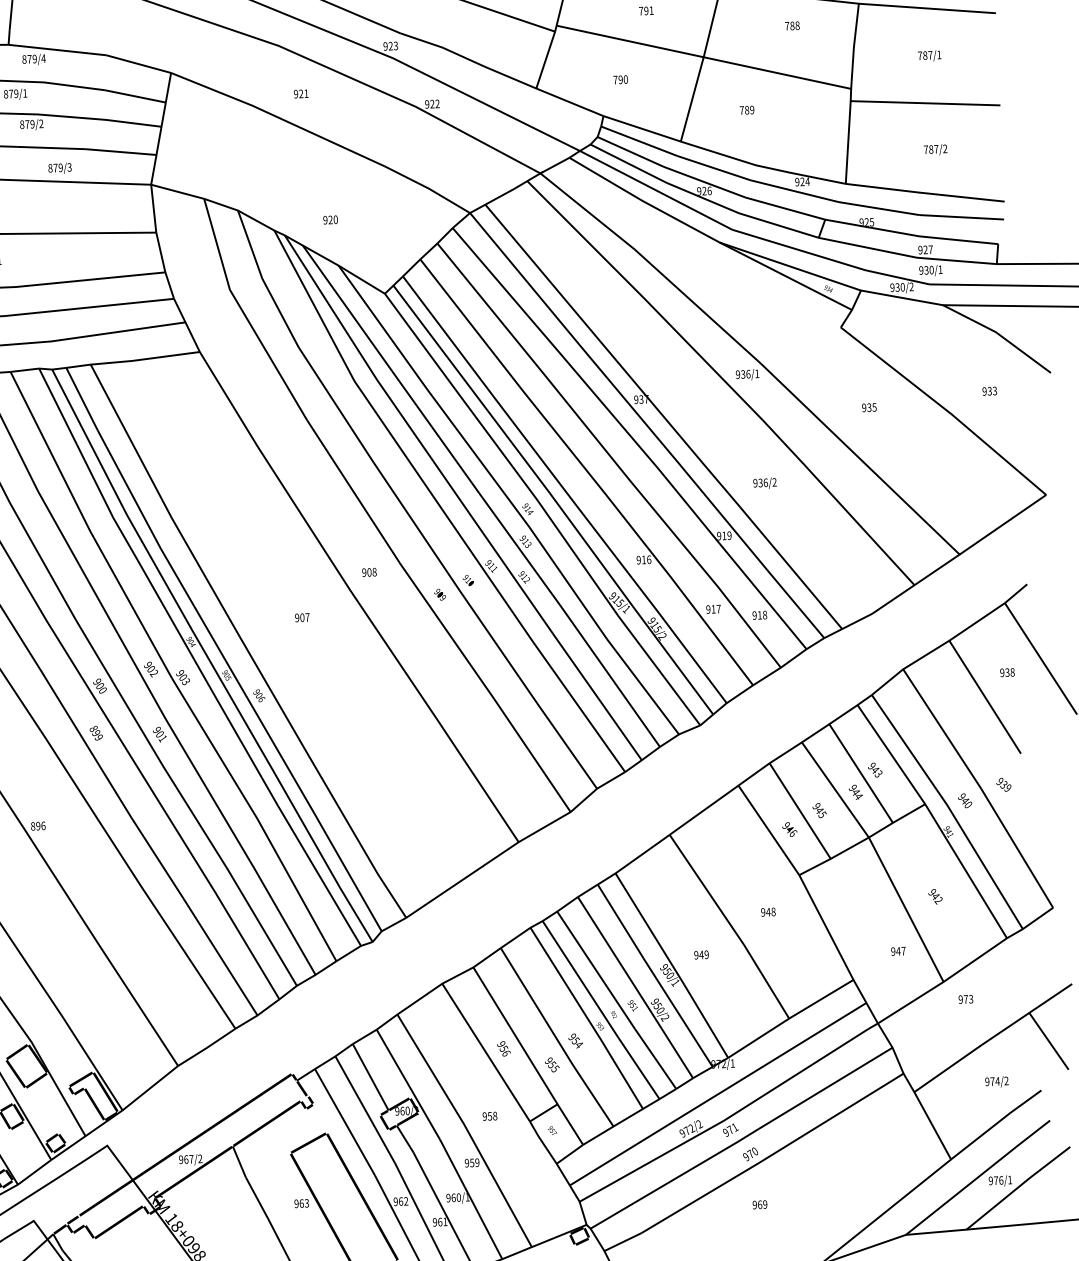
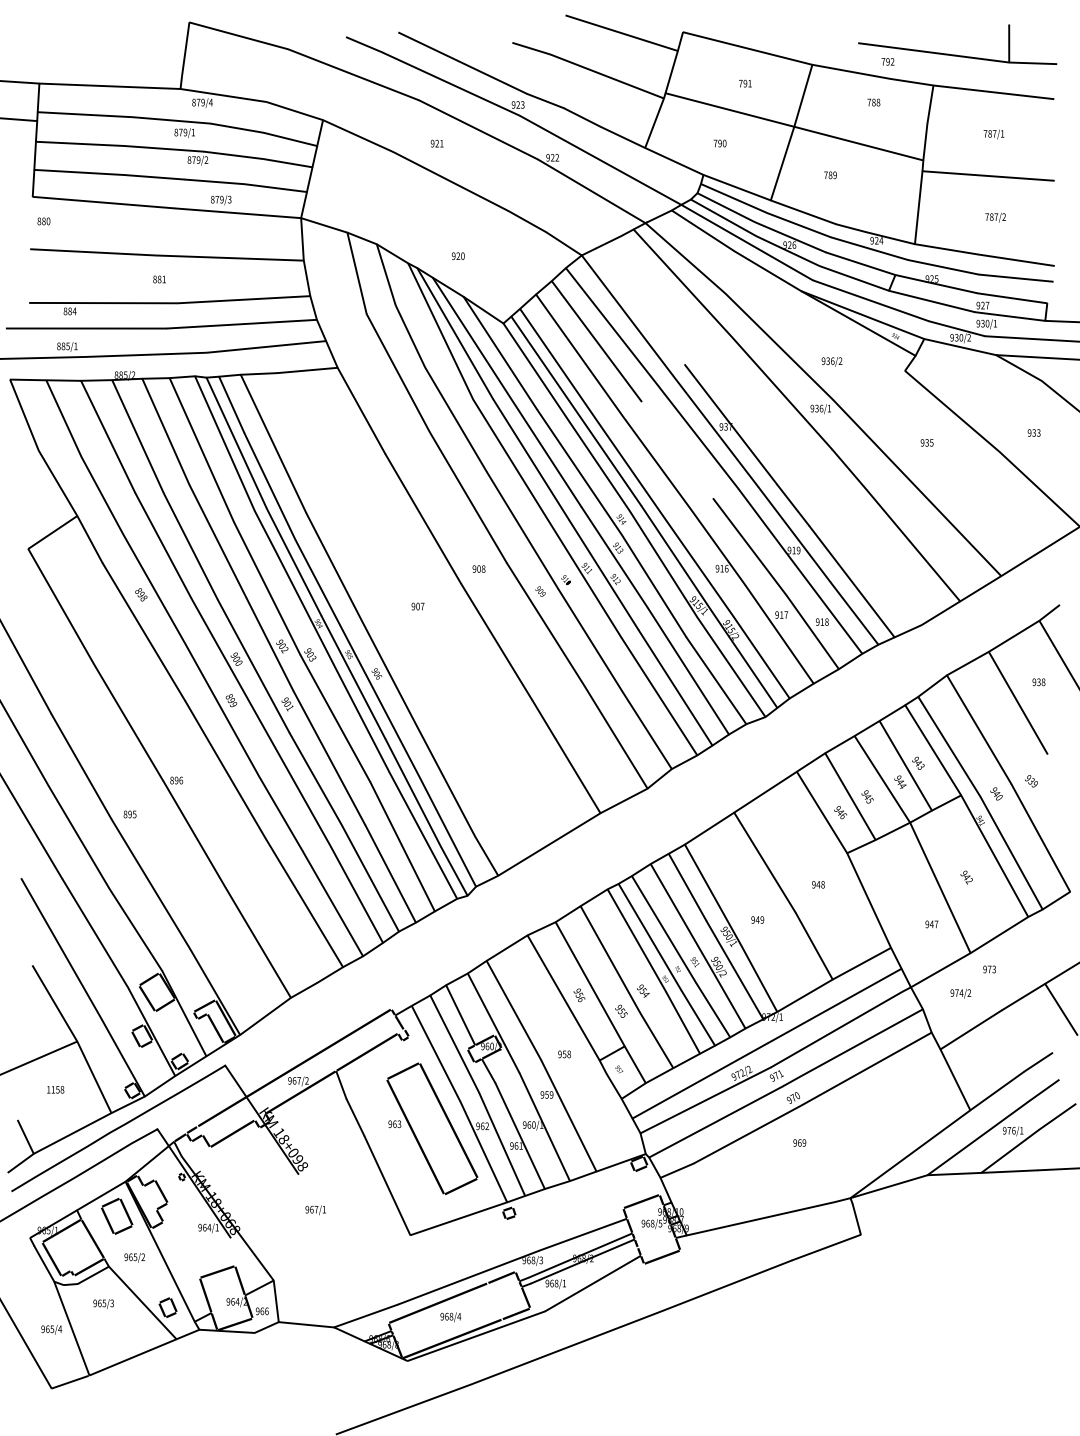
line: (538, 267) -> (640, 306), removed
line: (587, 427) -> (677, 449), removed
text: (764, 483) -> (831, 361), moved
text: (996, 1081) -> (960, 993), moved

